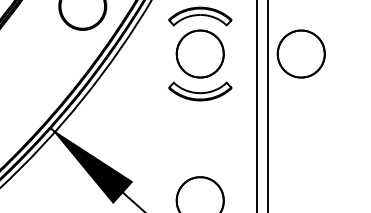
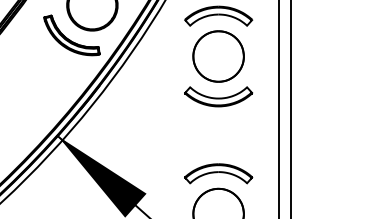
part: (63, 34) -> (71, 35), added
part: (300, 53) -> (326, 55), removed
part: (200, 162) -> (218, 173), added

